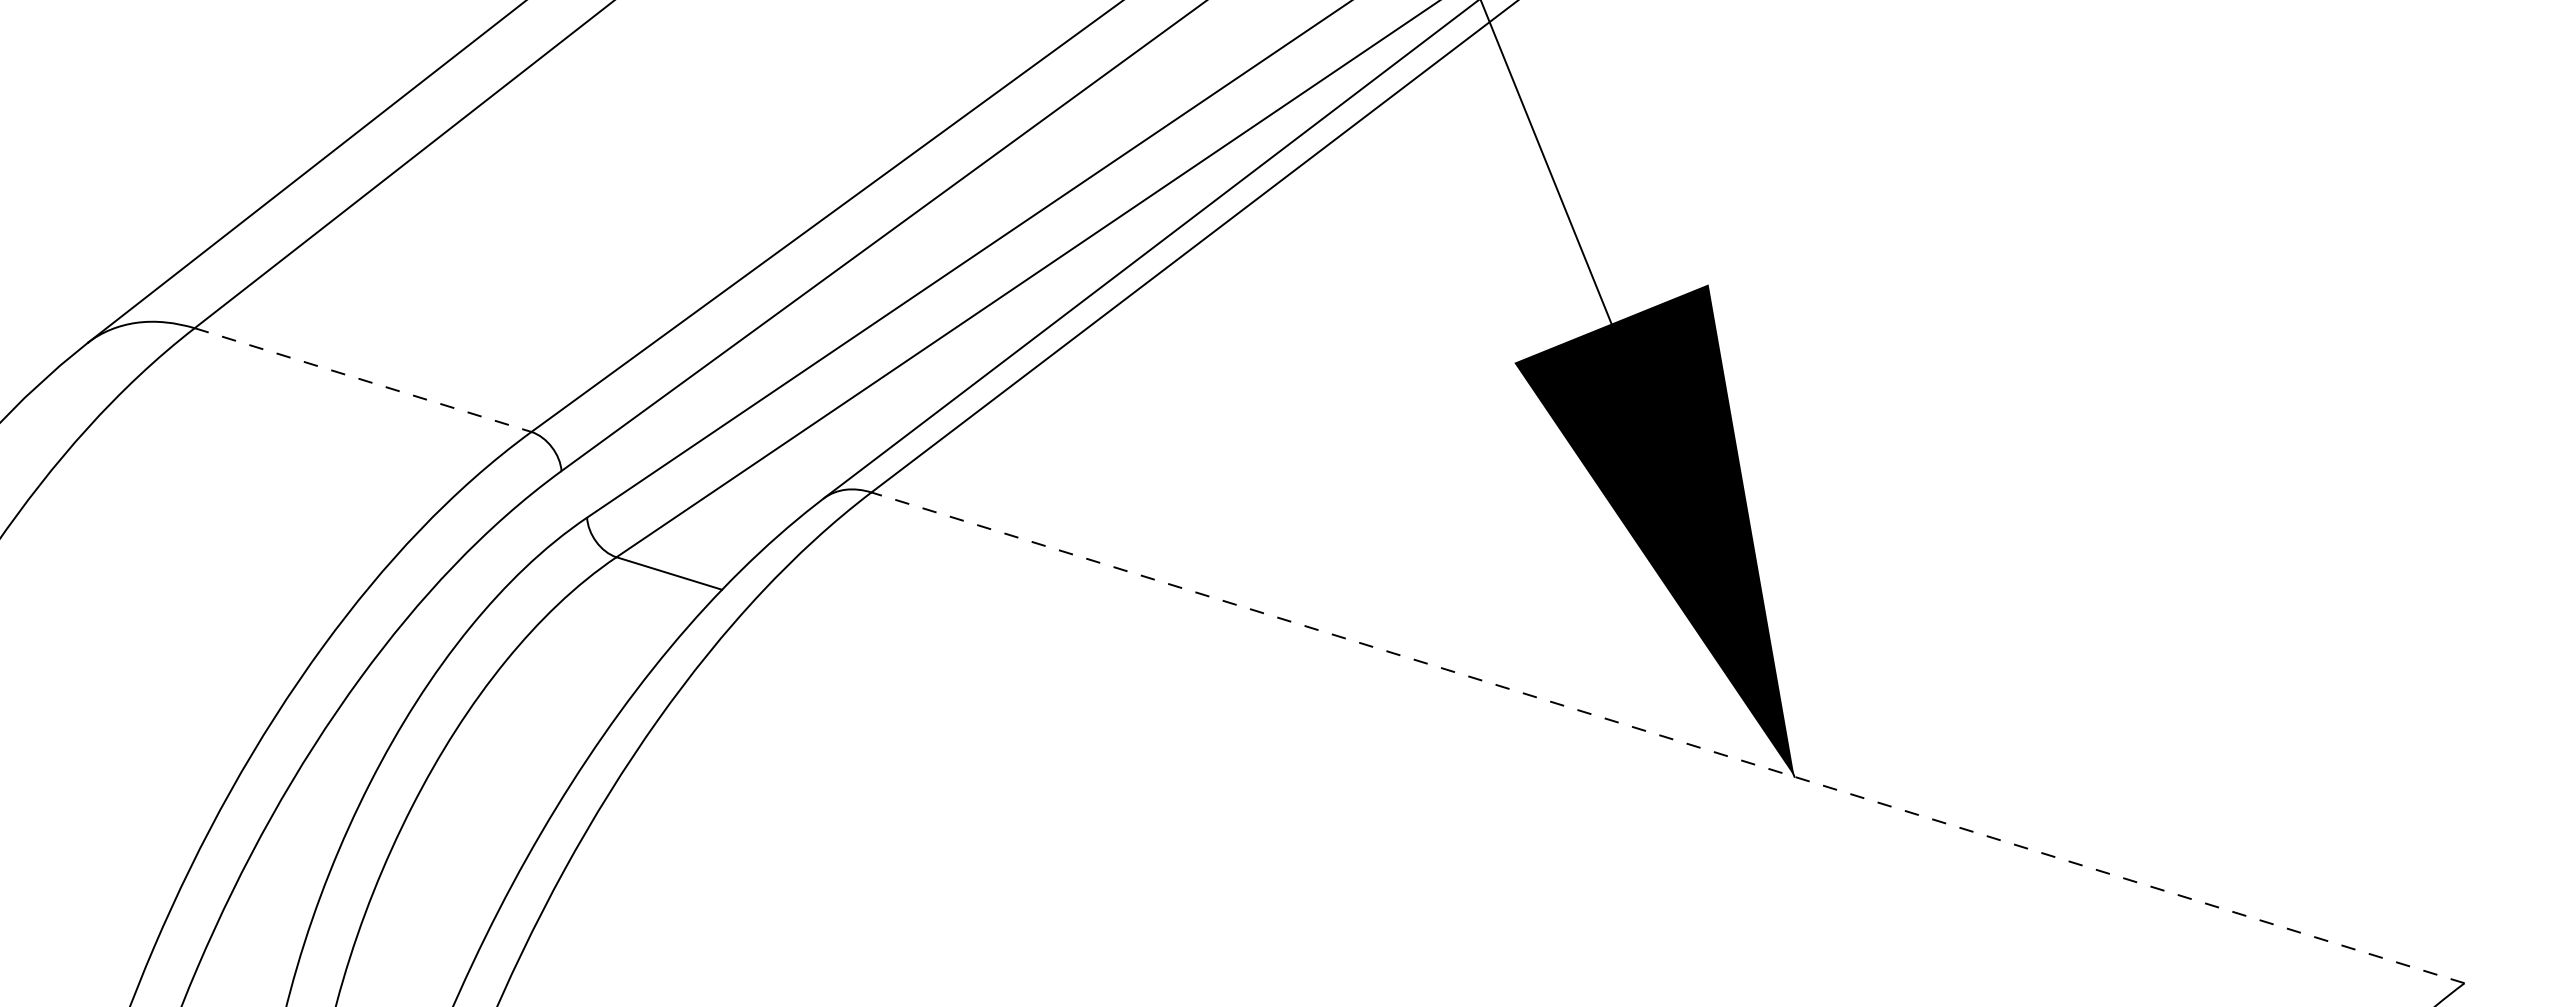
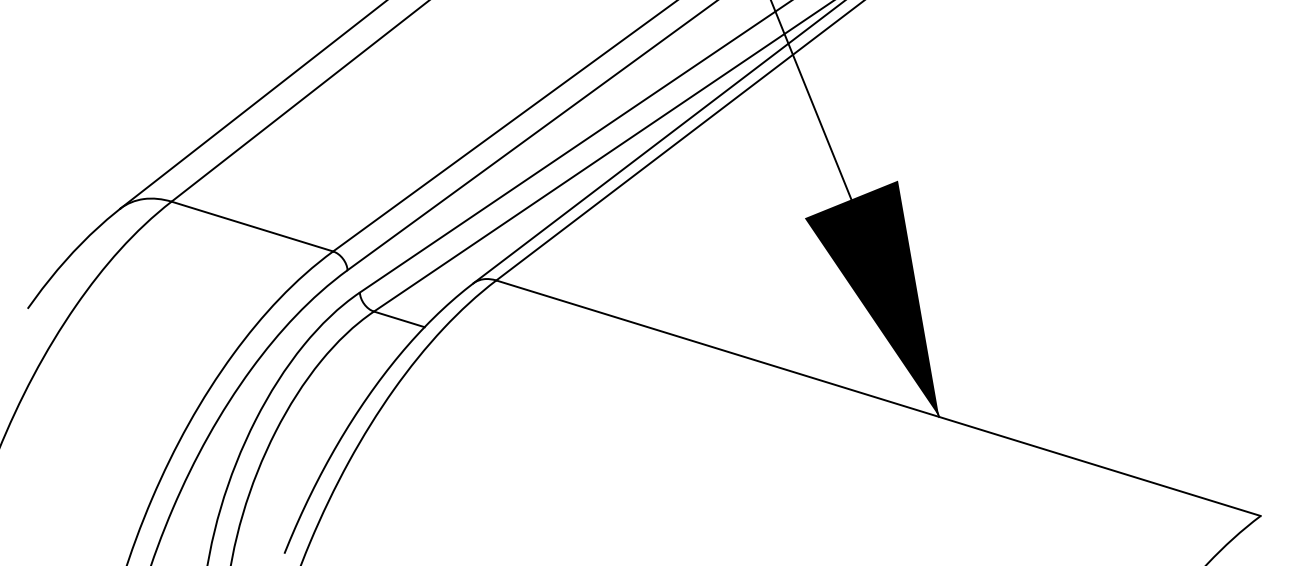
line: (363, 379) -> (252, 226), dashed -> solid
line: (1667, 738) -> (878, 398), dashed -> solid

